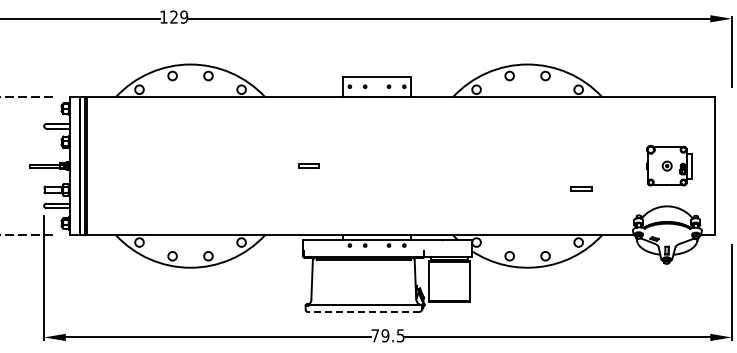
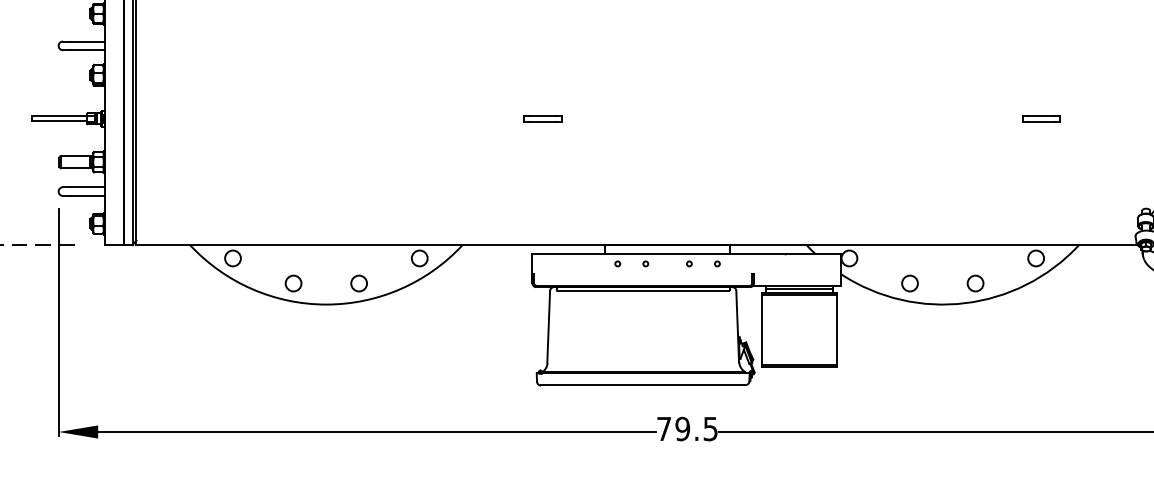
part: (581, 188) -> (1041, 117), moved
line: (363, 311) -> (642, 384), dashed -> solid

